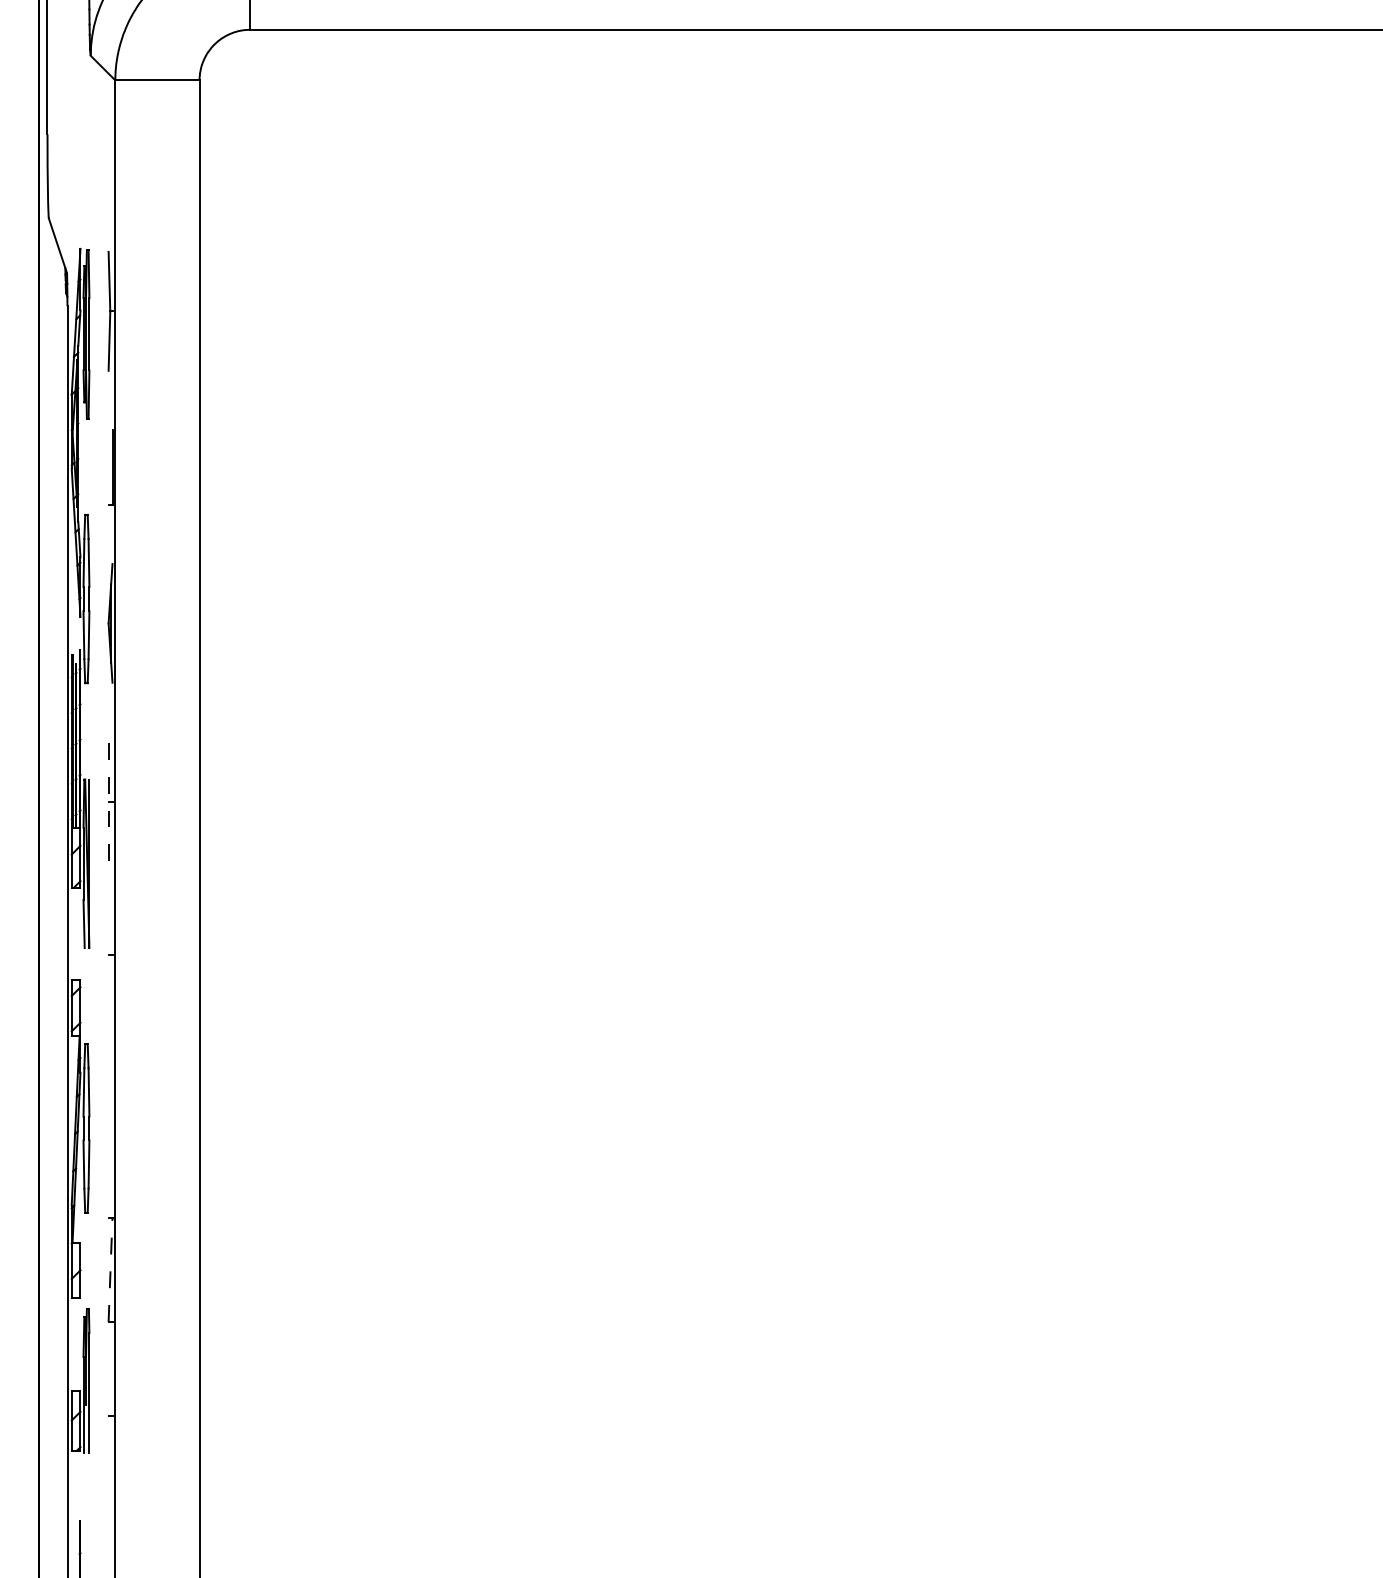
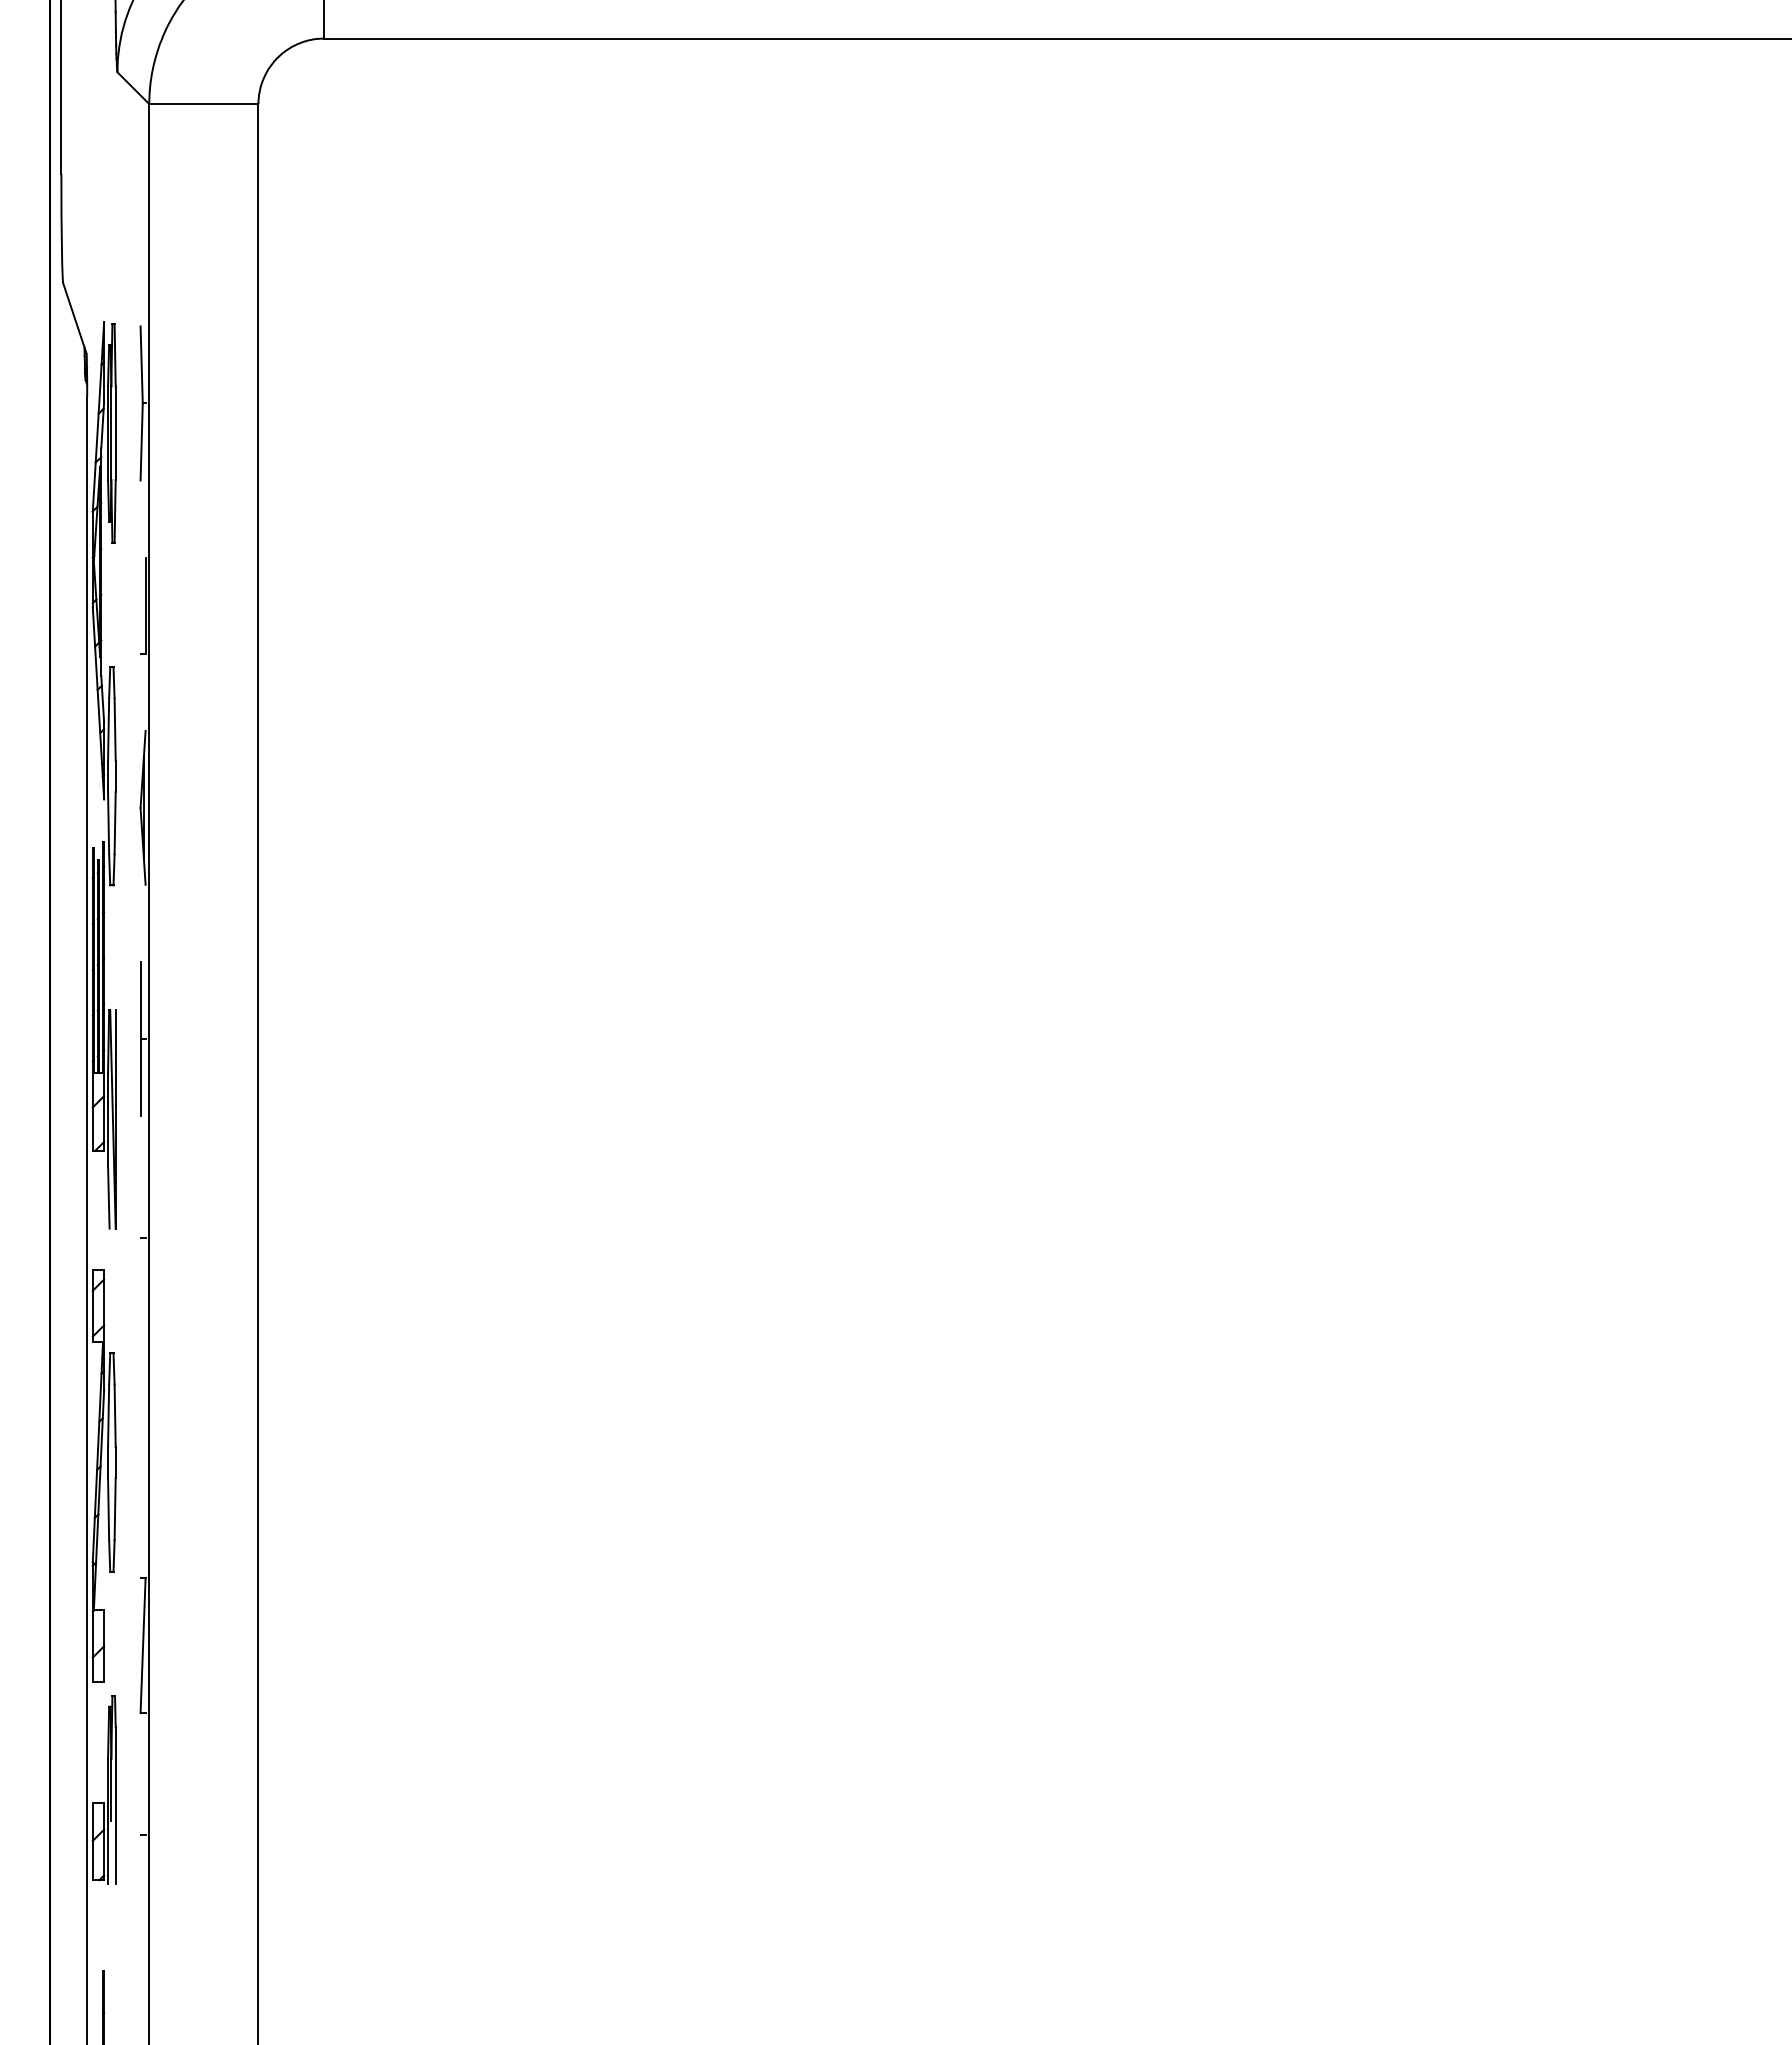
line: (108, 801) -> (140, 1038), dashed -> solid
line: (110, 1269) -> (143, 1645), dashed -> solid

